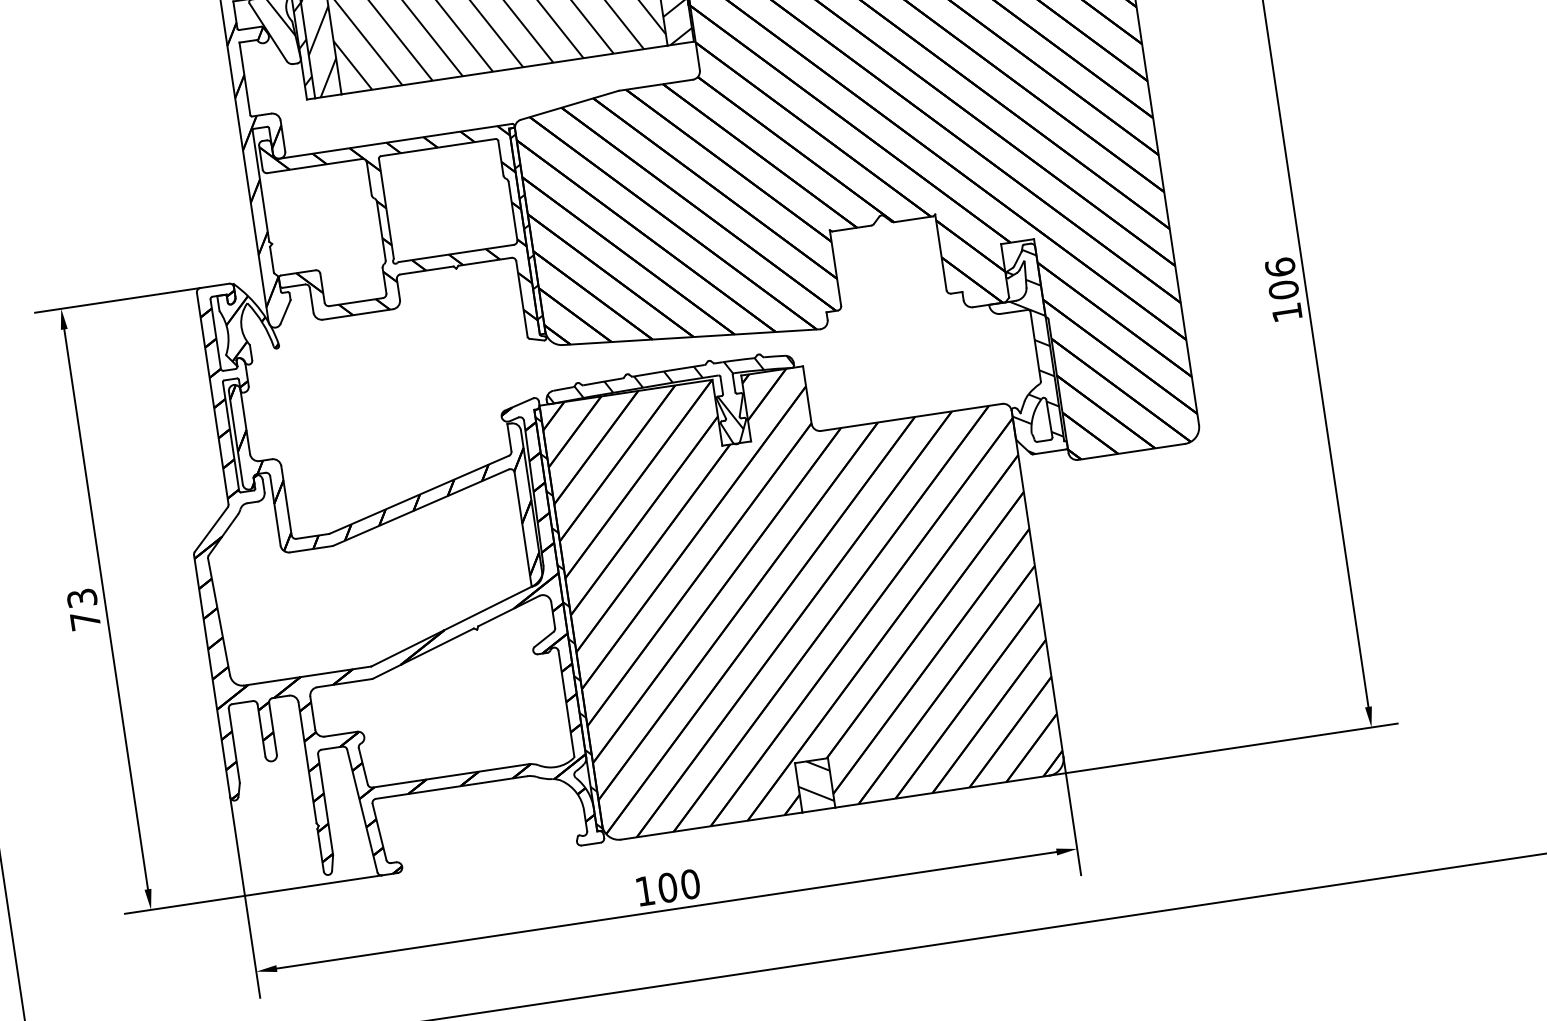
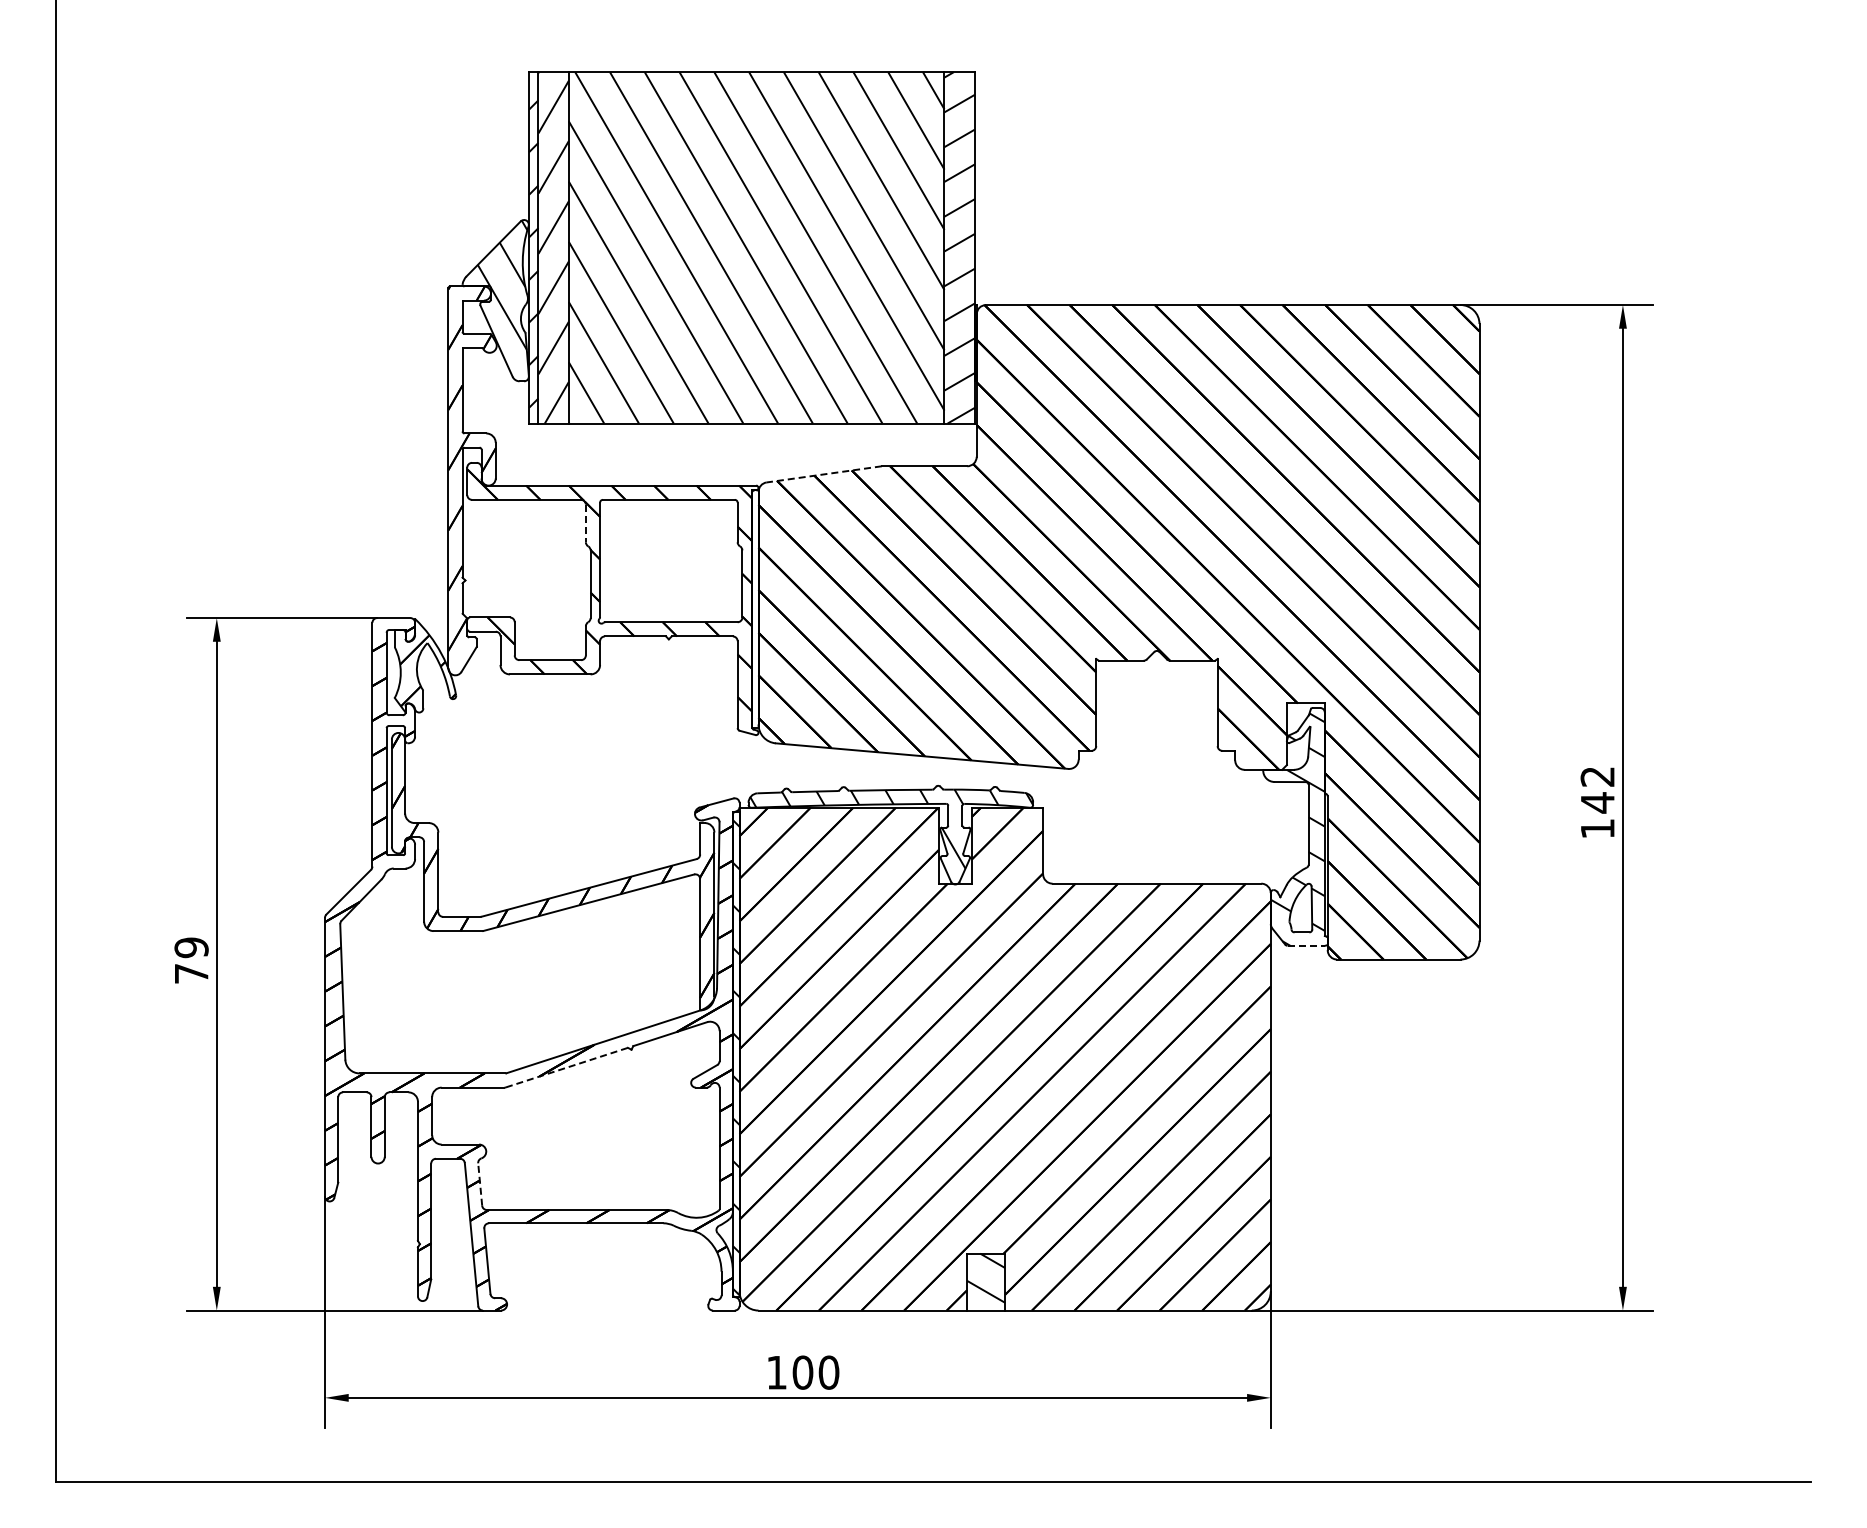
line: (569, 105) -> (823, 474), solid -> dashed
line: (368, 178) -> (585, 523), solid -> dashed
hatch: (526, 226) -> (754, 603), removed
text: (1281, 278) -> (1597, 789), 106 -> 142
line: (1049, 451) -> (1306, 945), solid -> dashed
text: (82, 598) -> (191, 947), 73 -> 79
line: (423, 653) -> (567, 1067), solid -> dashed
line: (363, 766) -> (480, 1184), solid -> dashed

